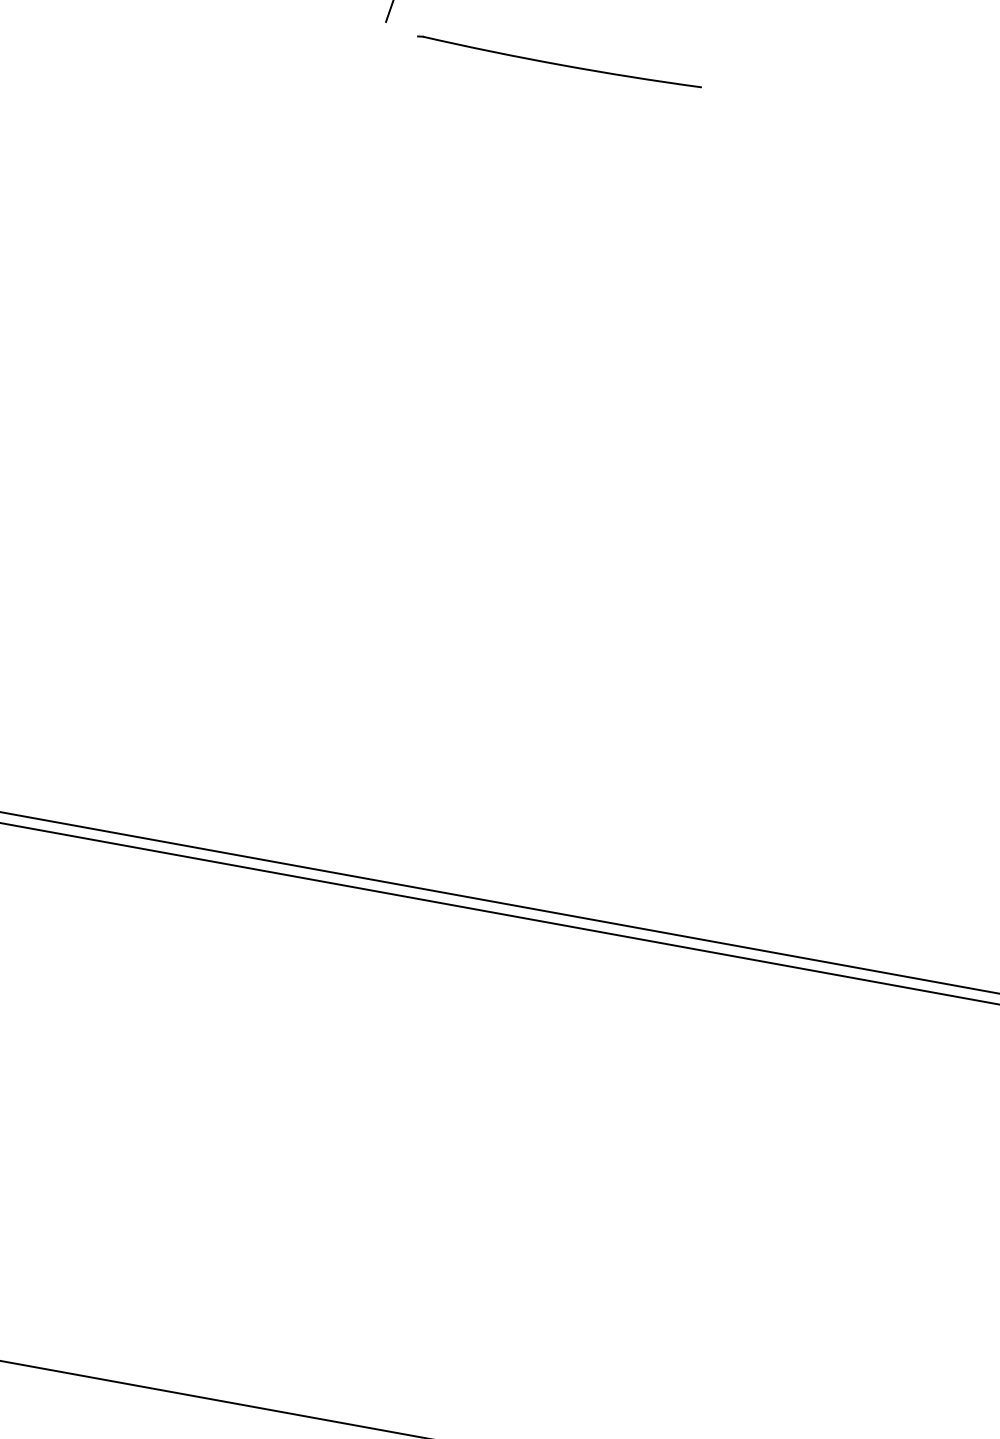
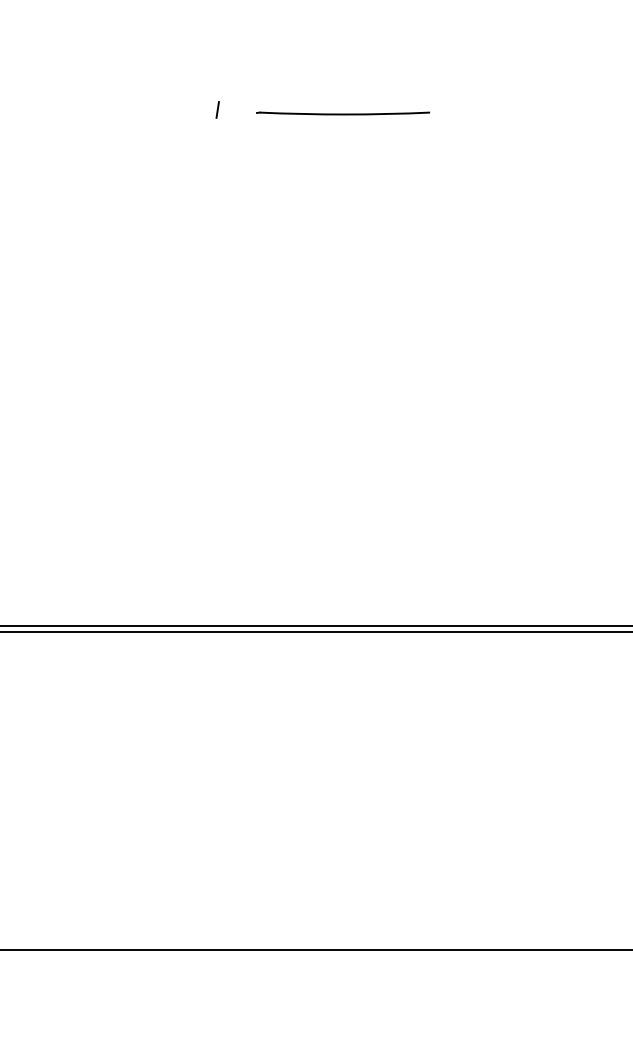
part: (558, 62) -> (342, 113), moved

